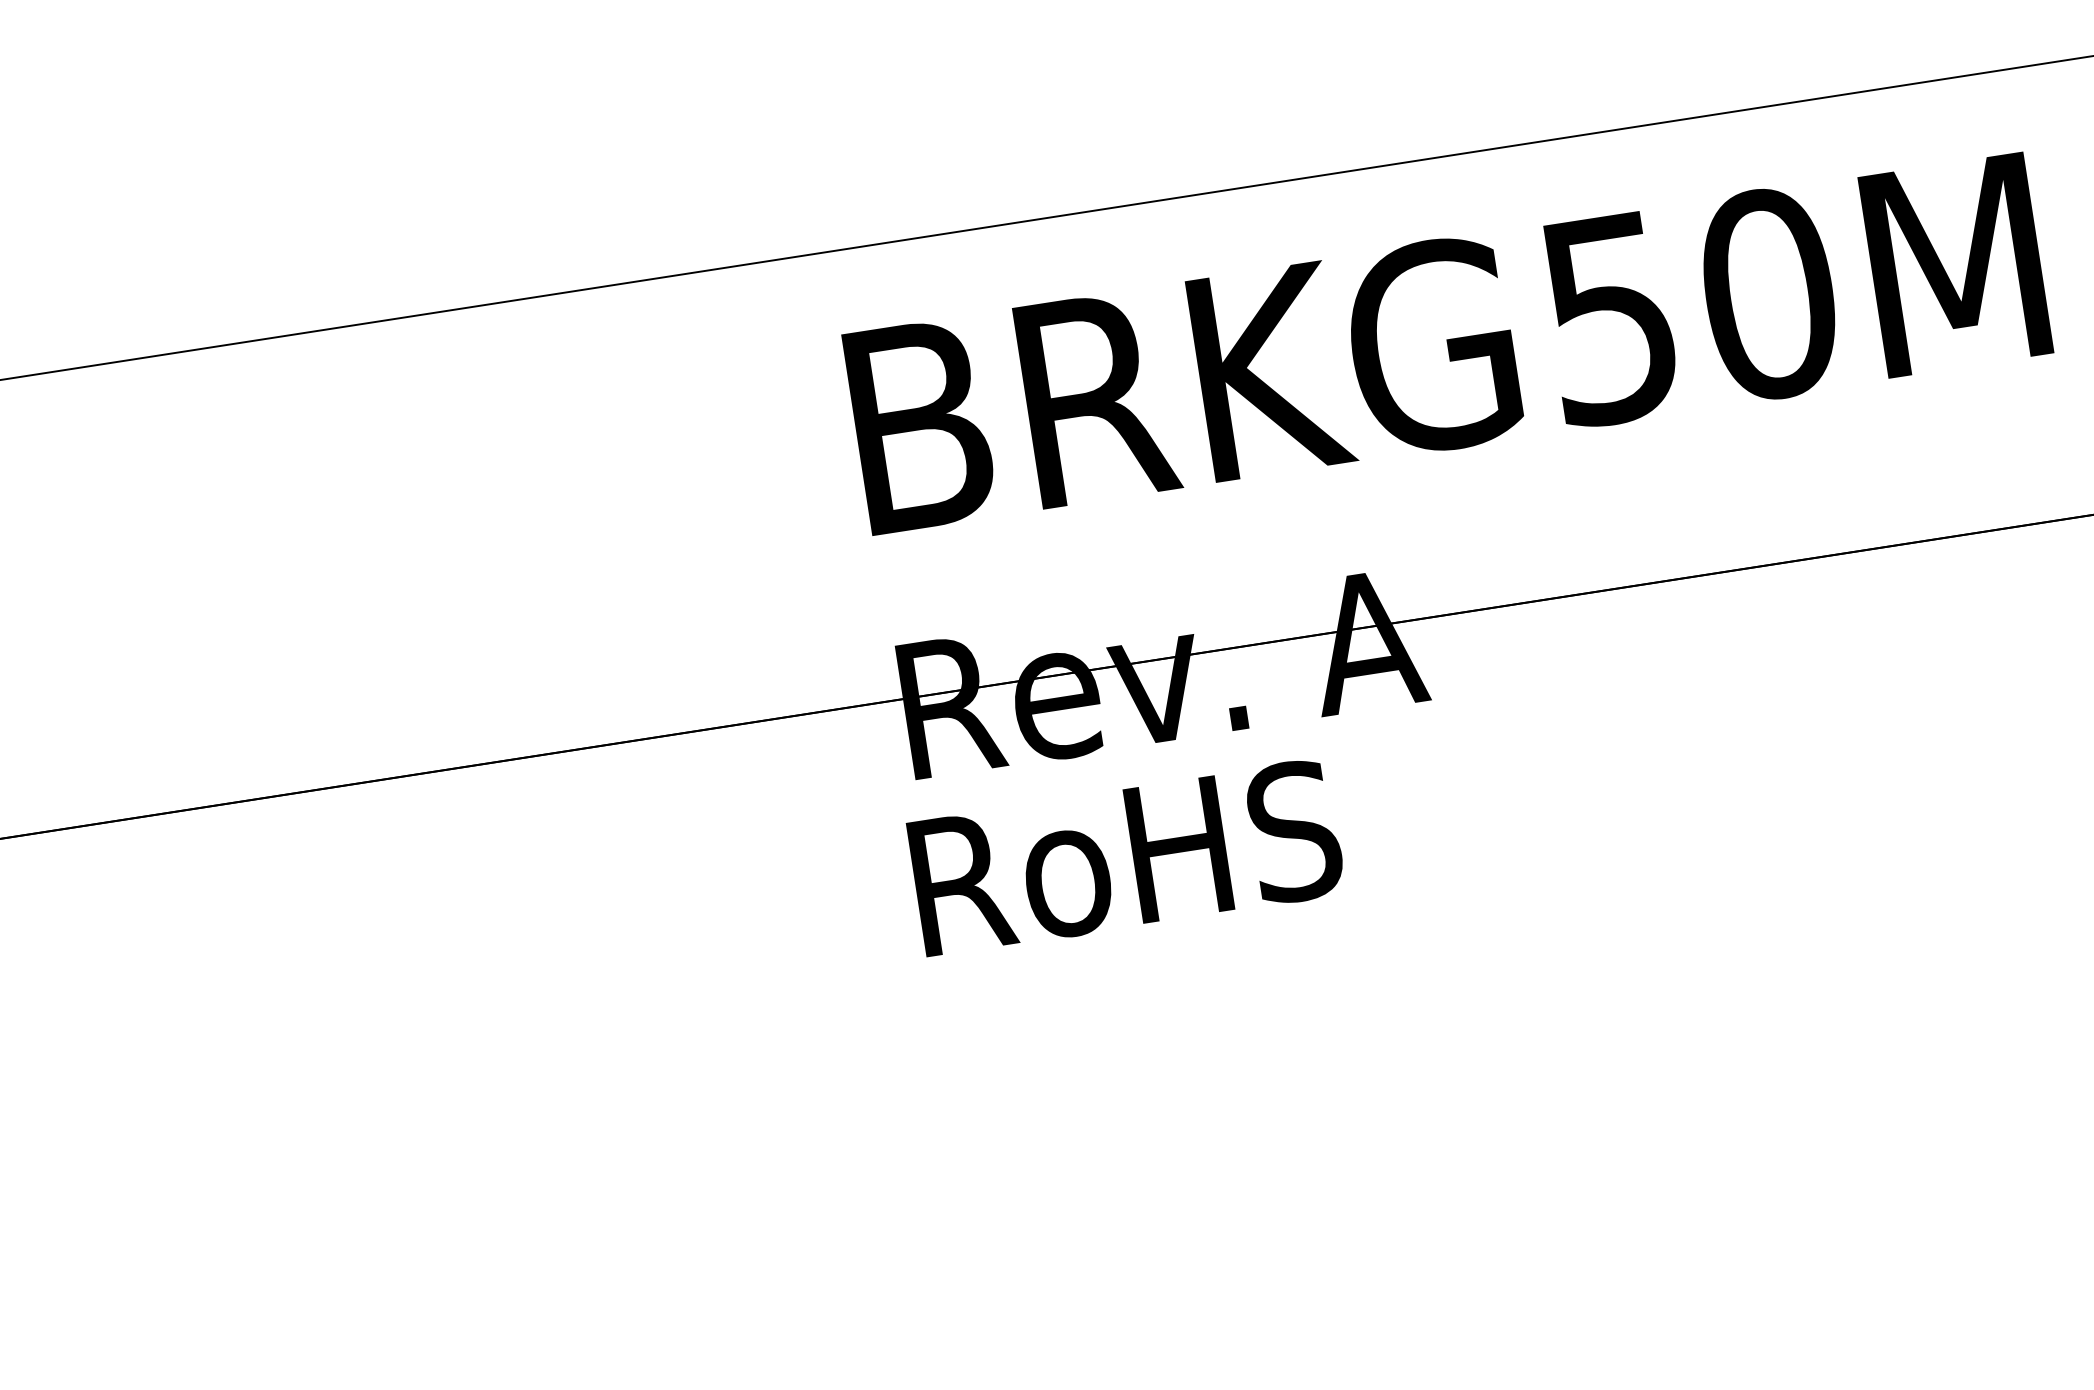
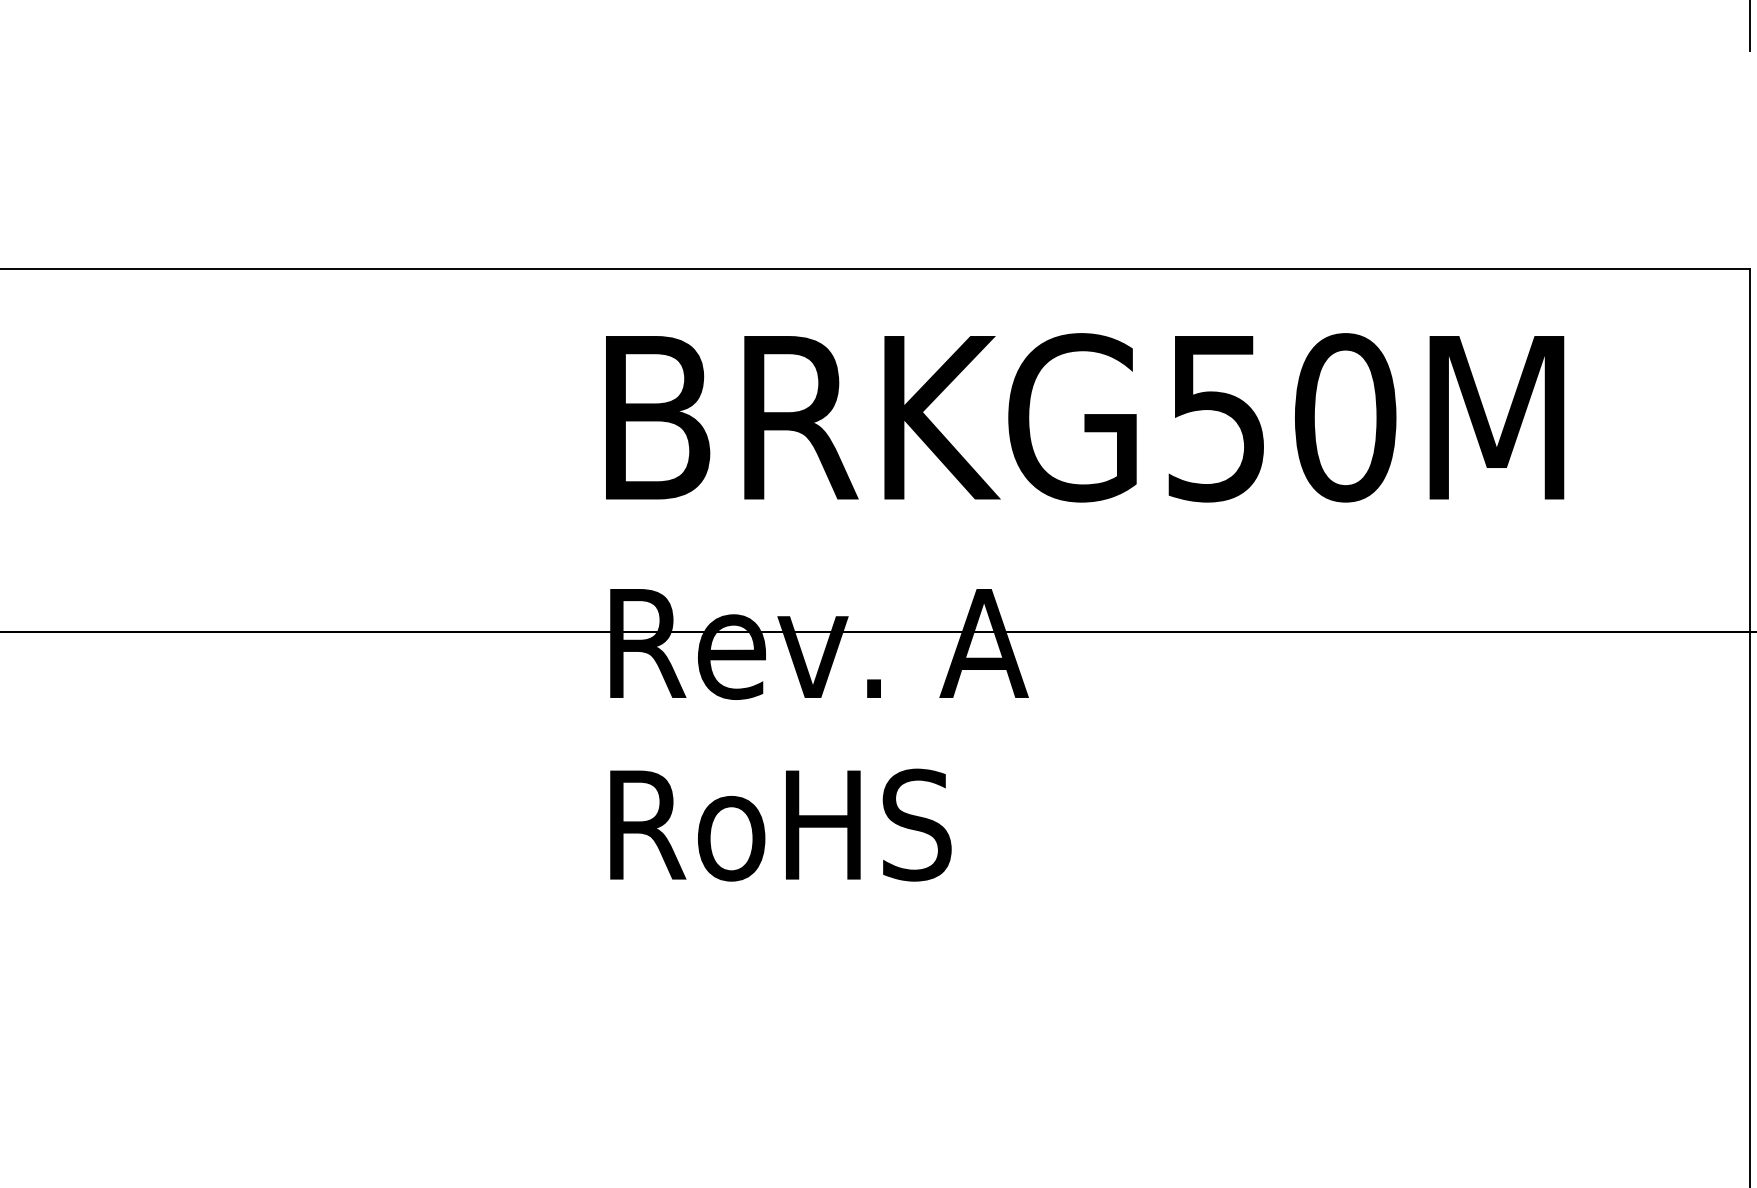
text: (1126, 856) -> (780, 824), moved

